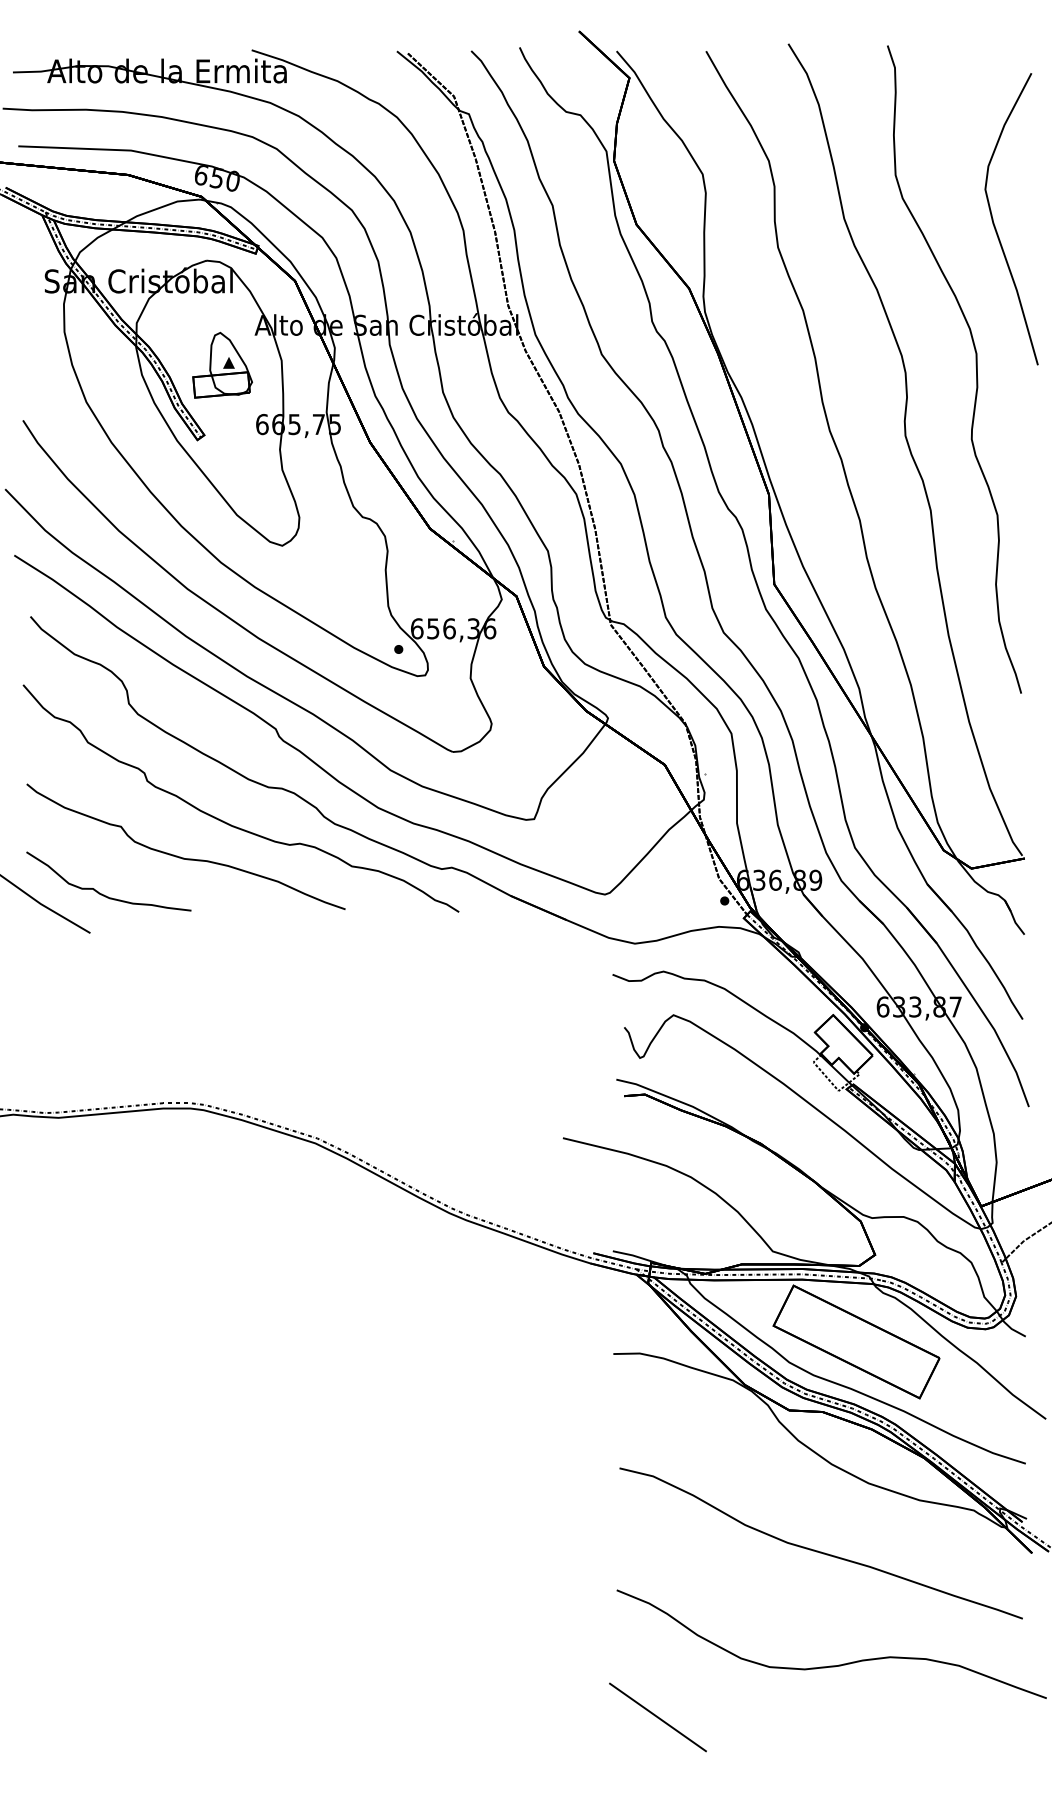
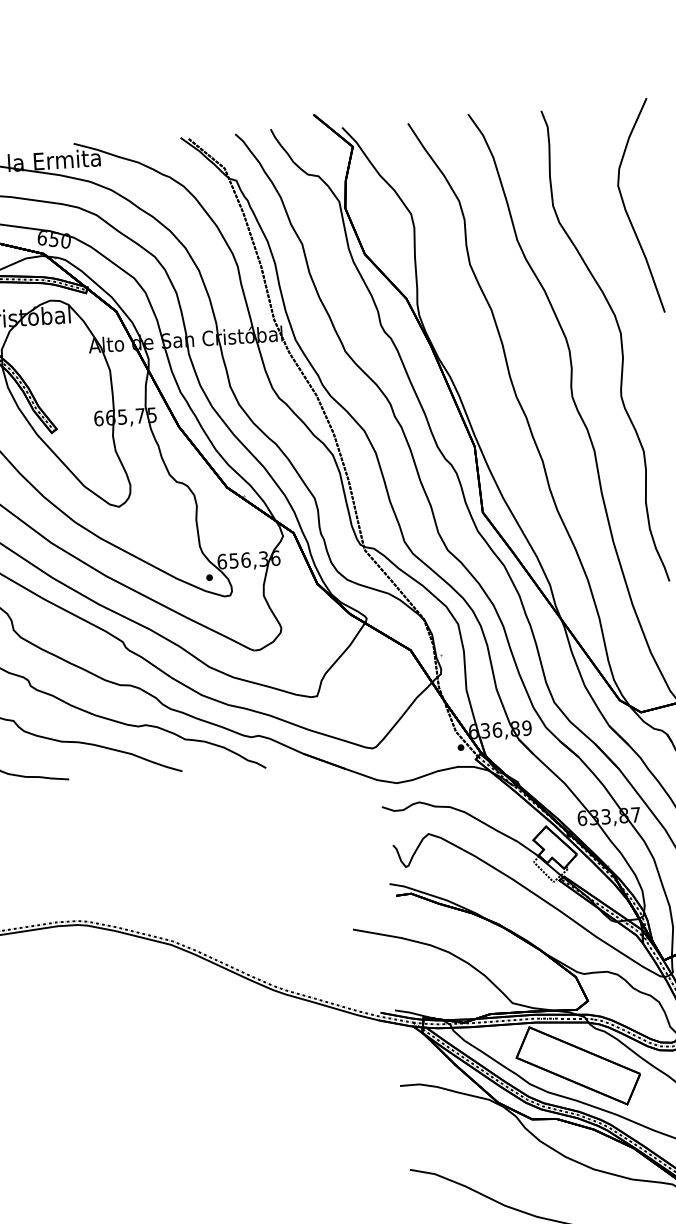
curve: (995, 225) -> (627, 211), moved
part: (222, 364) -> (66, 376), removed

